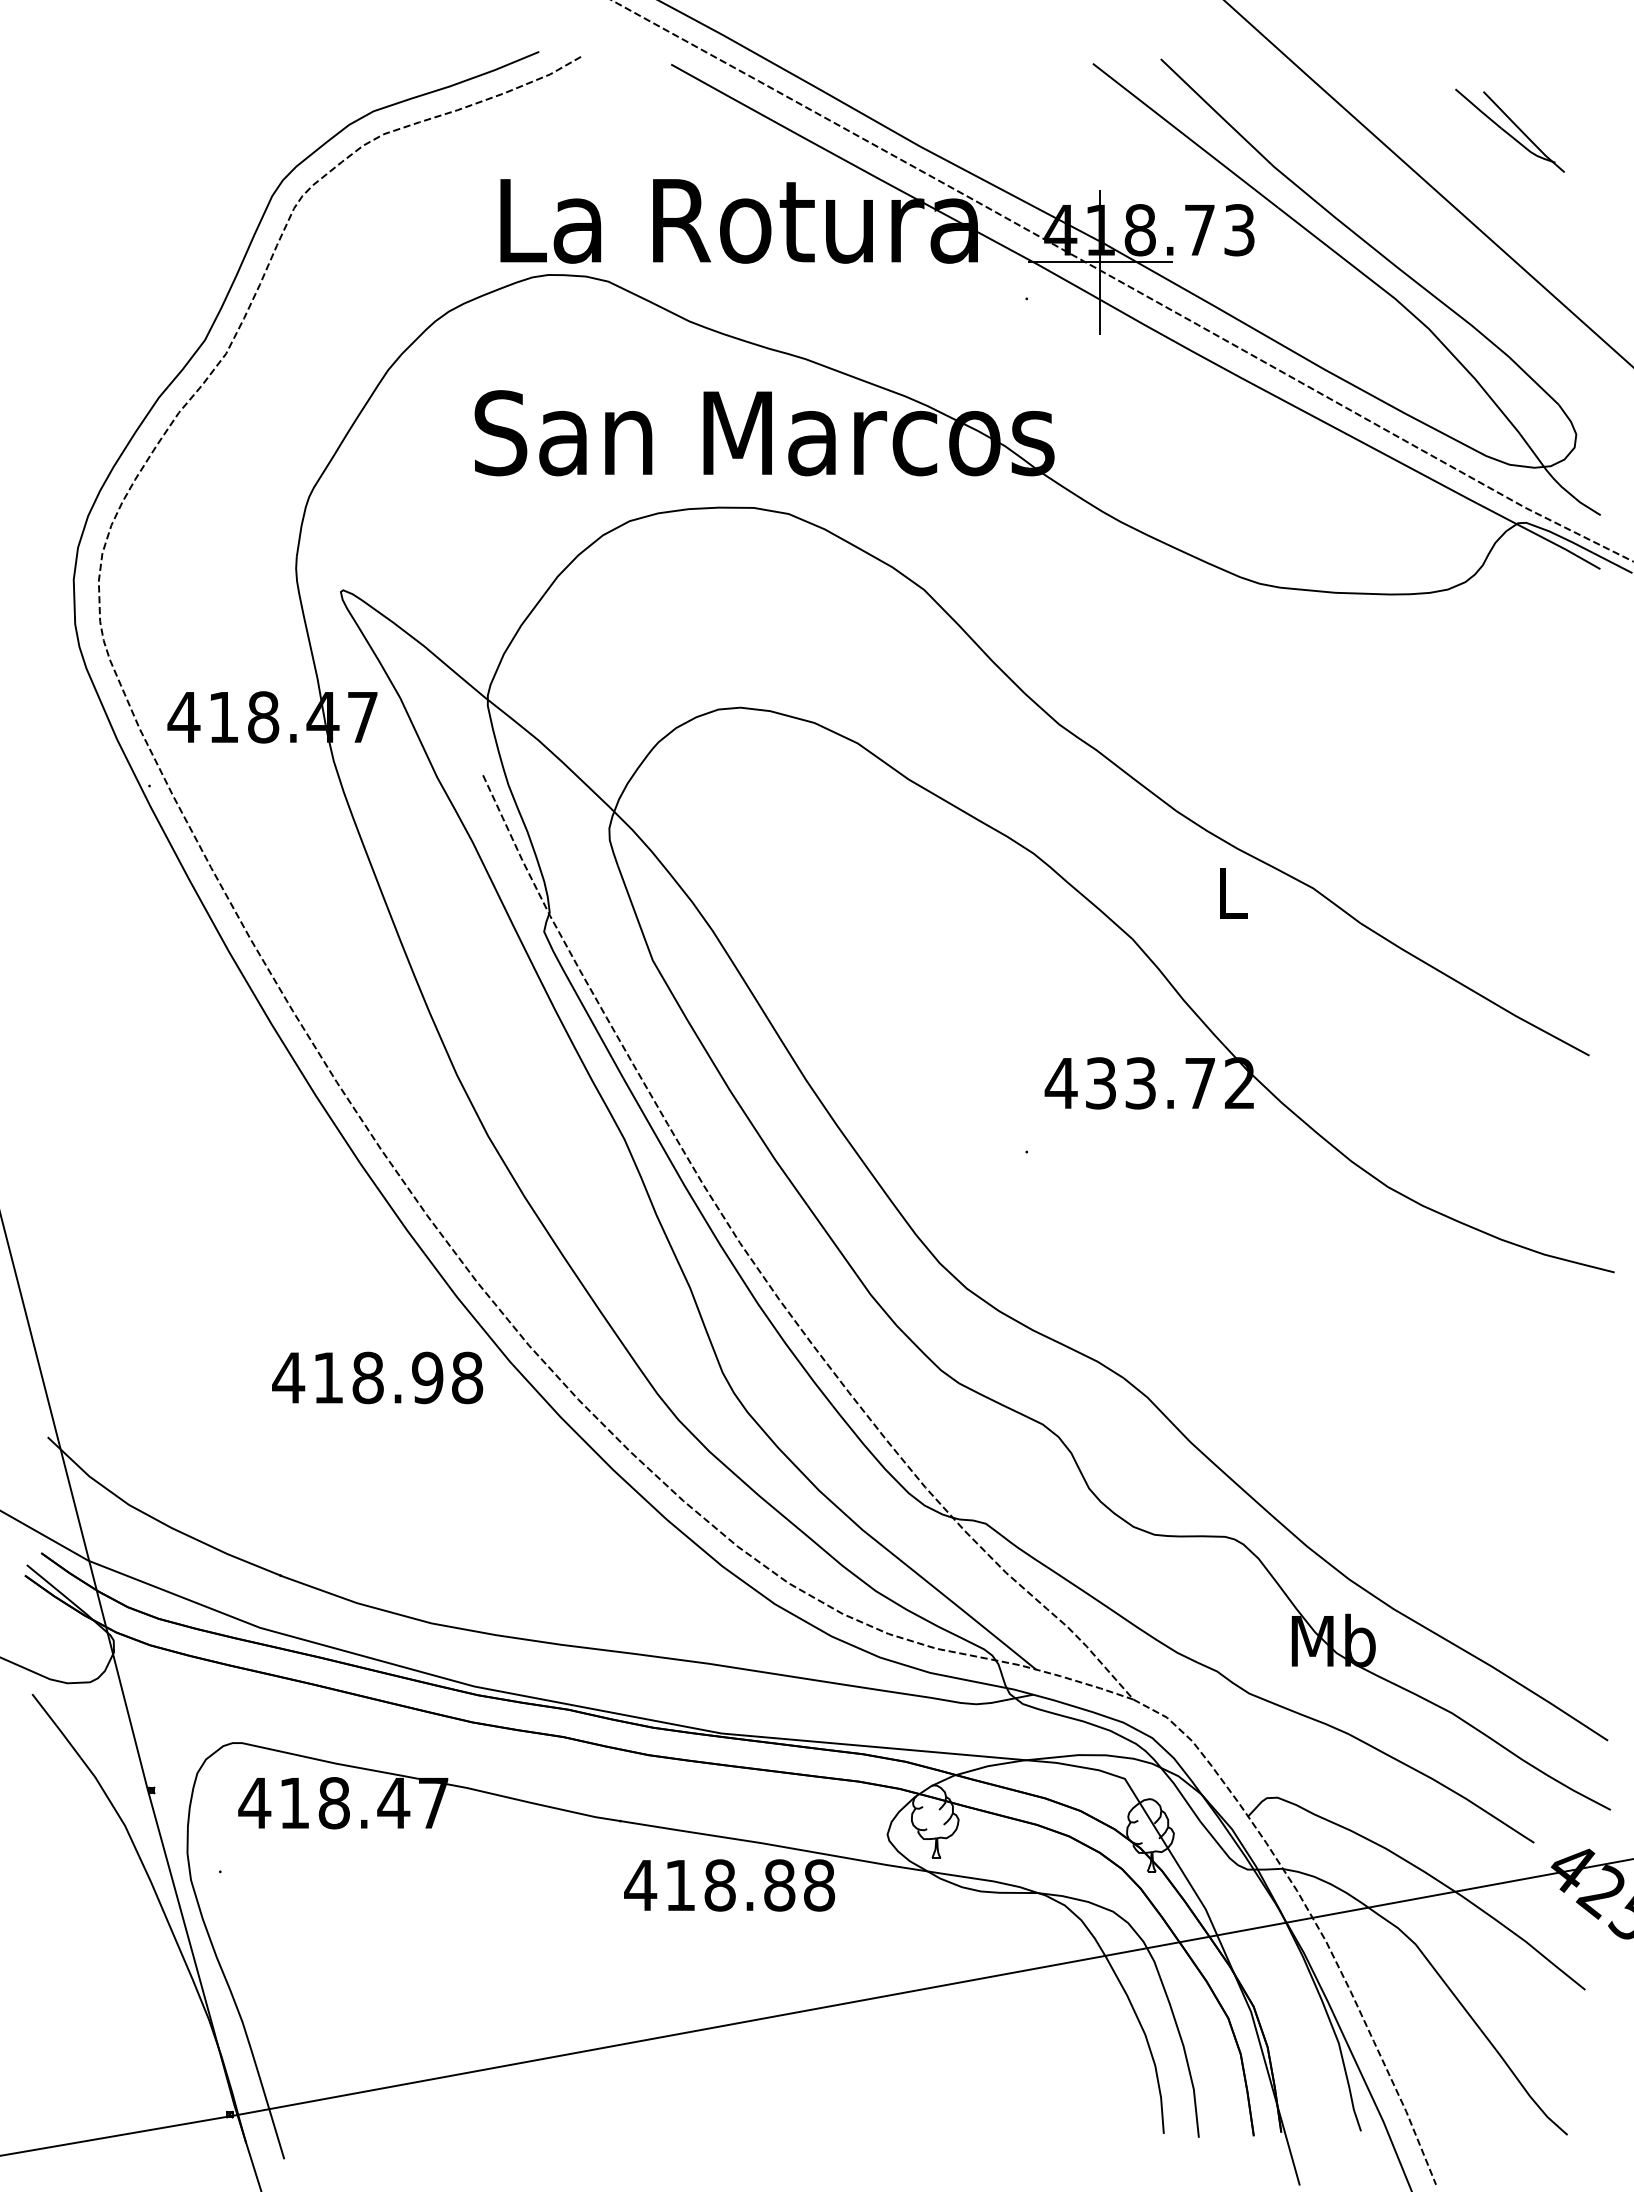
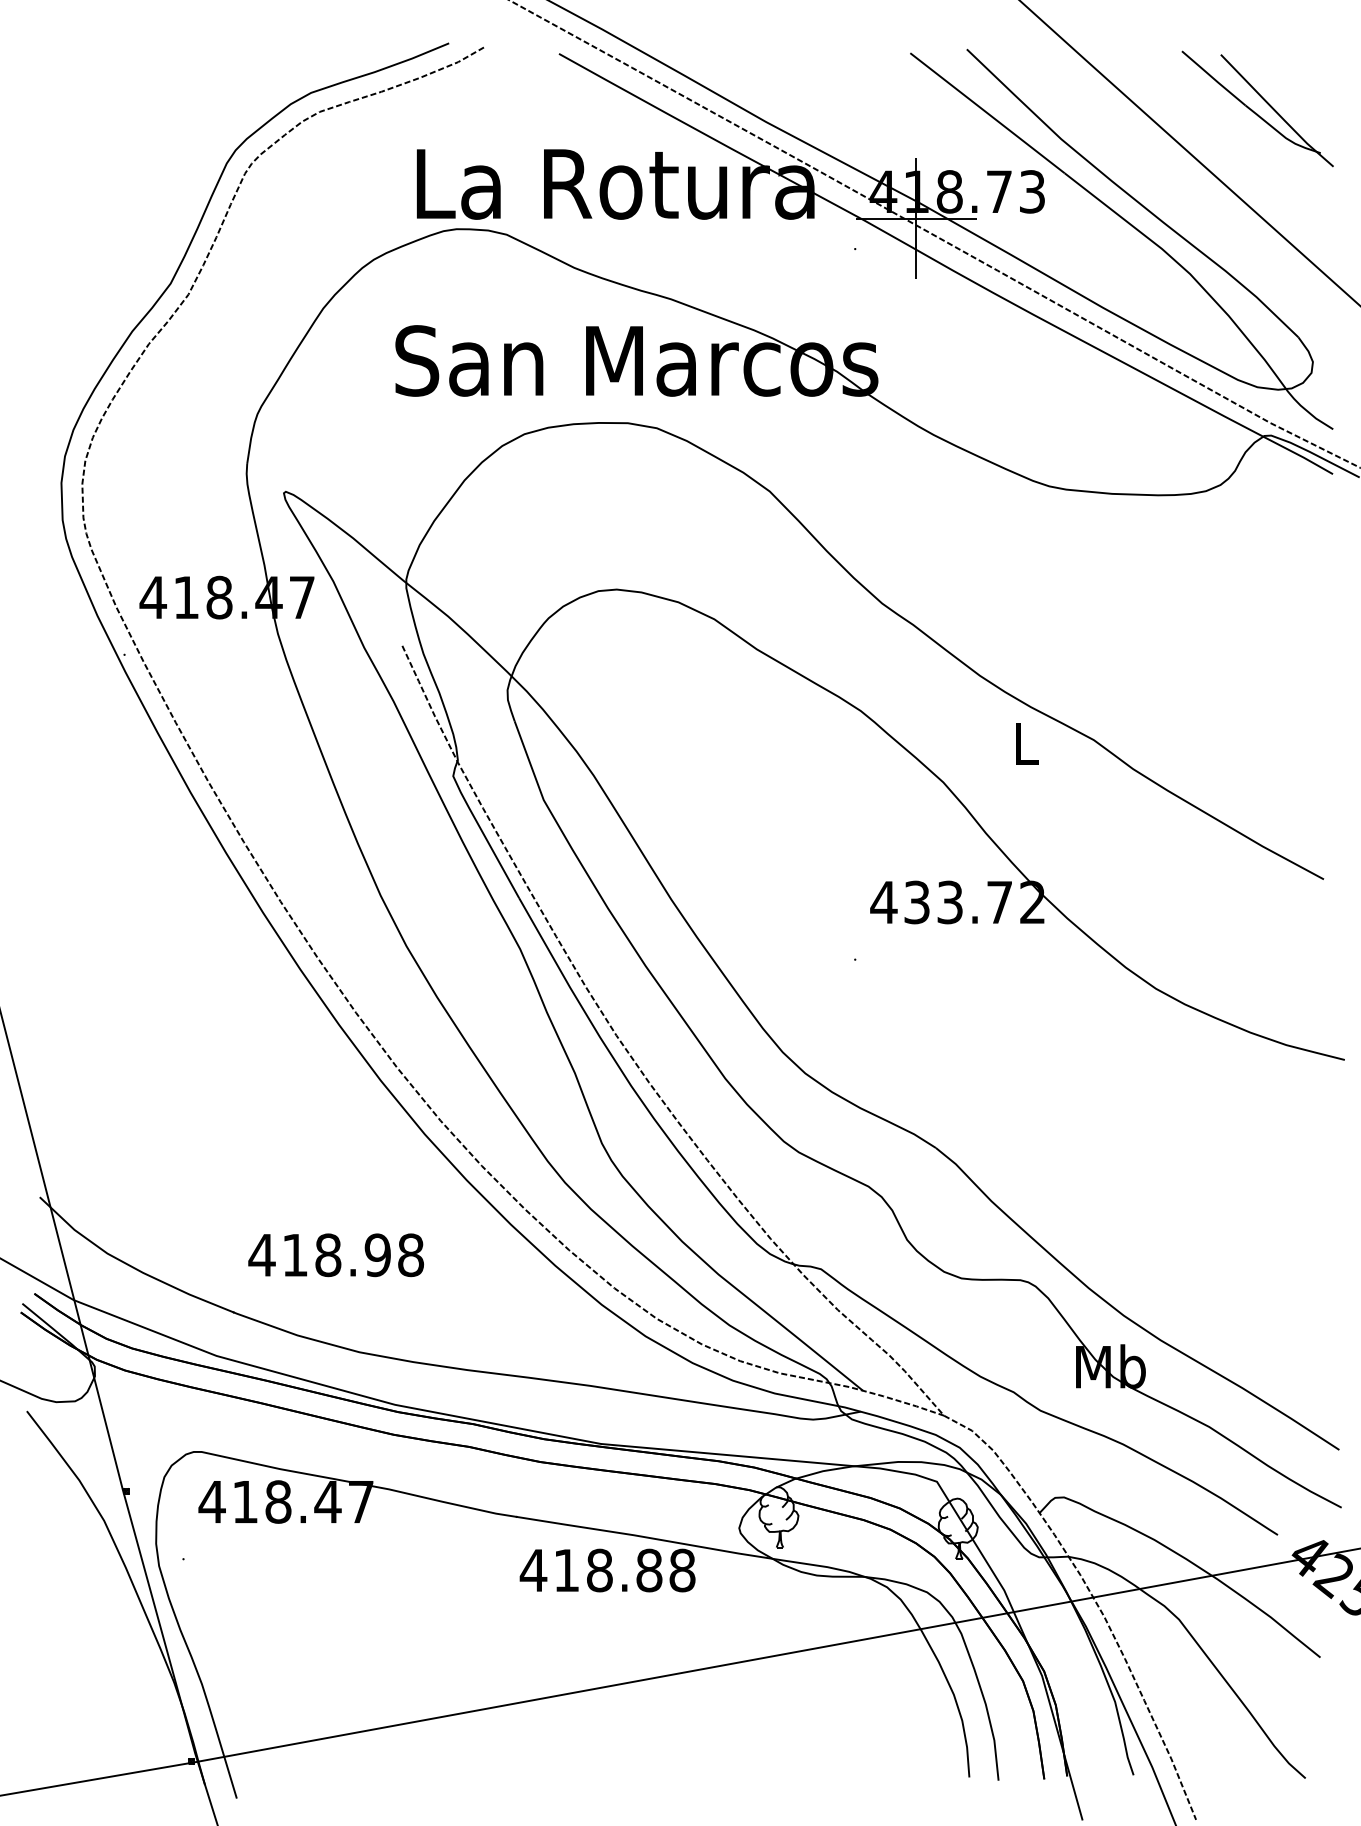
part: (1509, 130) -> (1257, 108), size x1.67
text: (377, 1377) -> (336, 1254), moved

